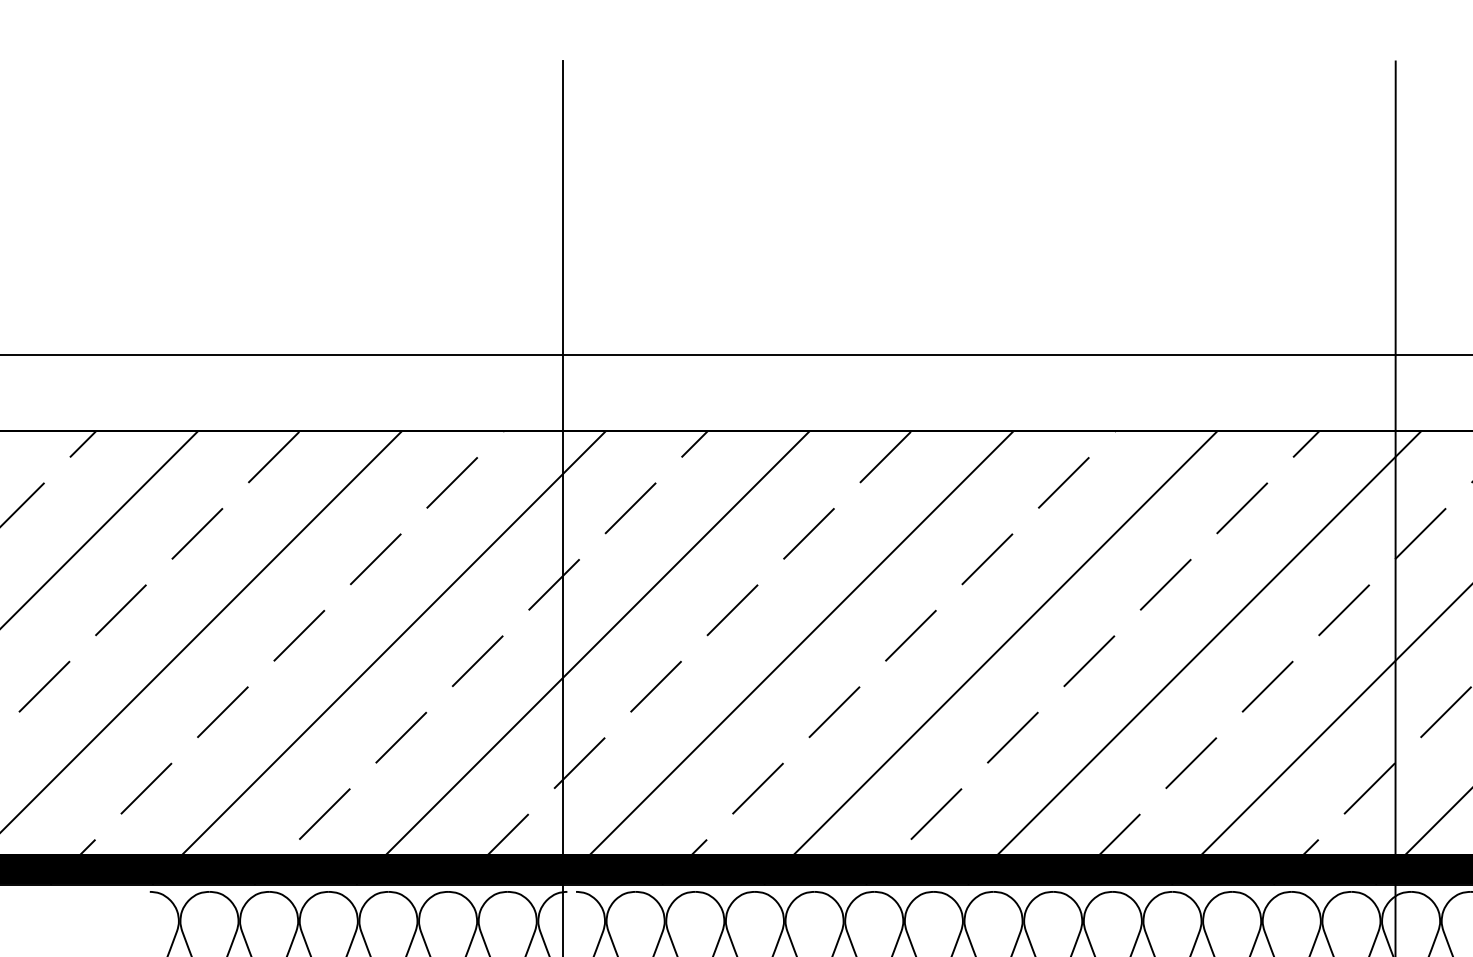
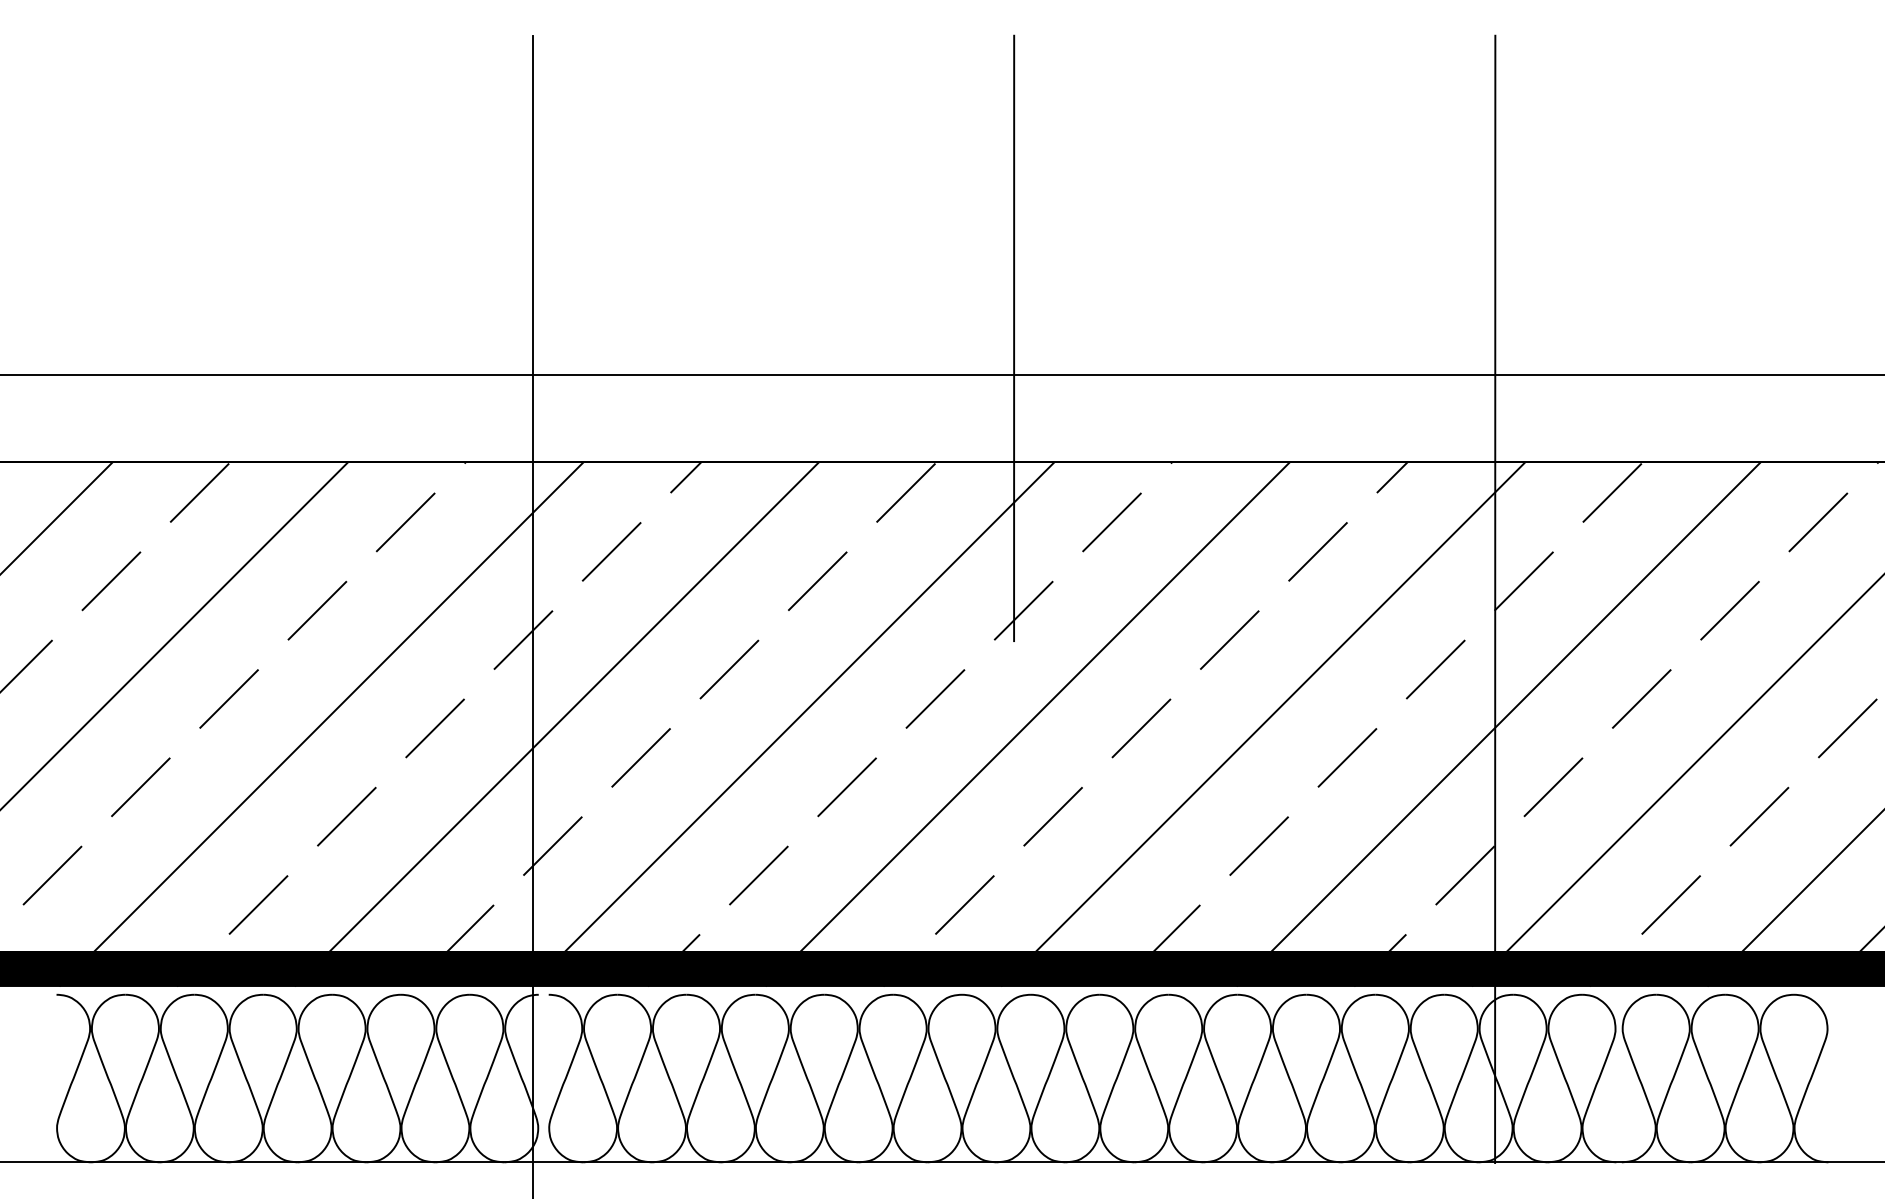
line: (979, 323) -> (1014, 338), added

